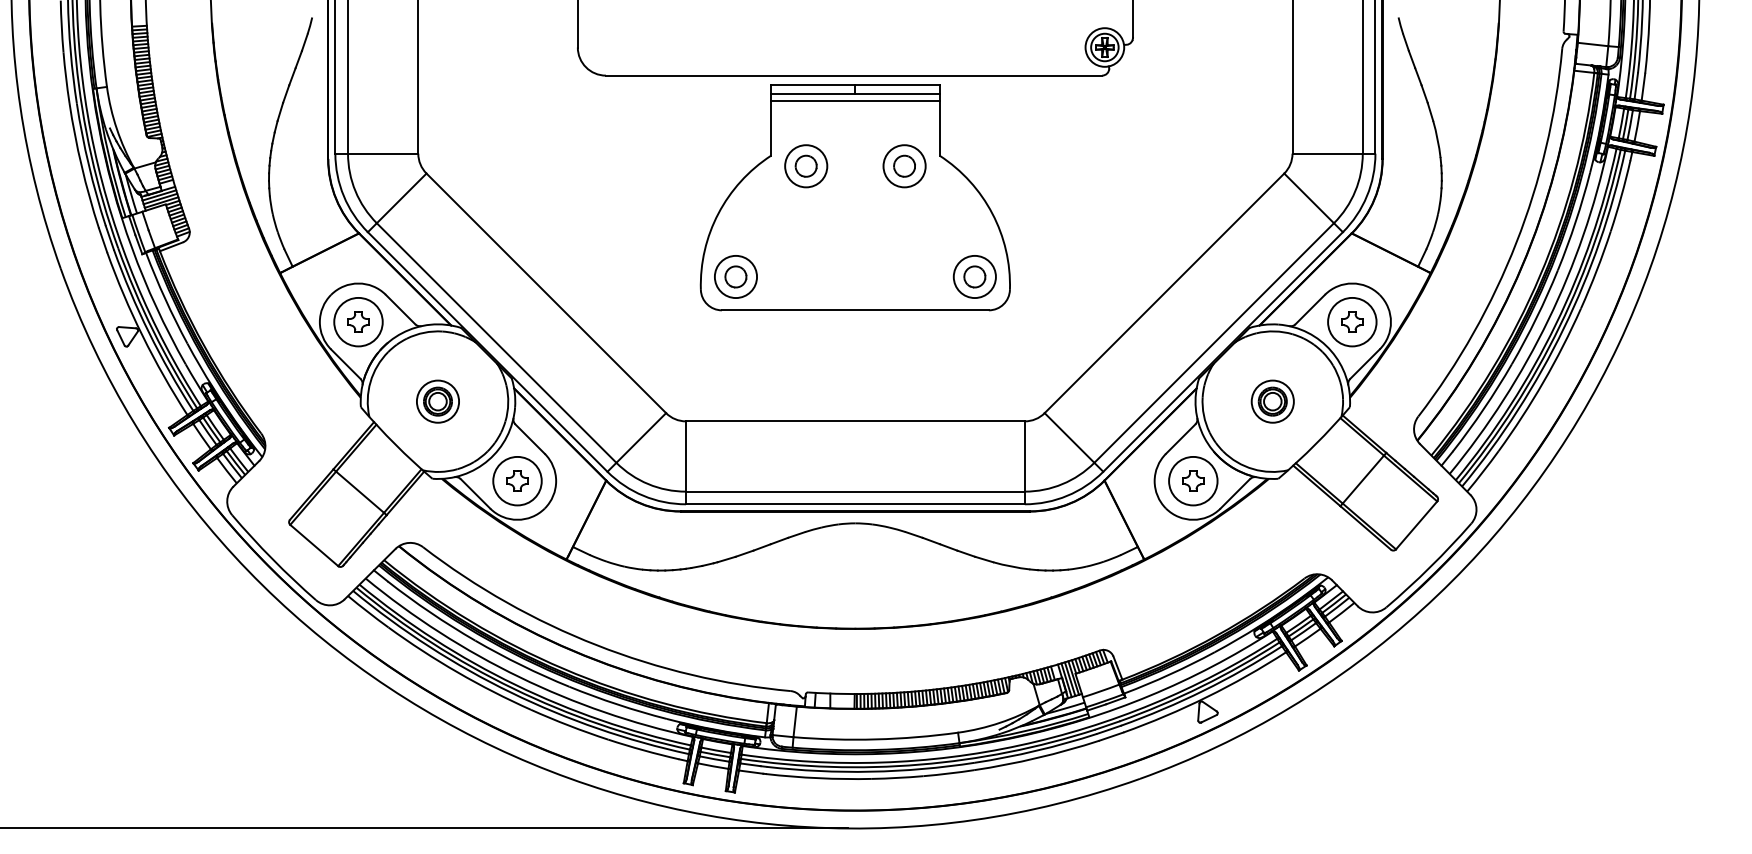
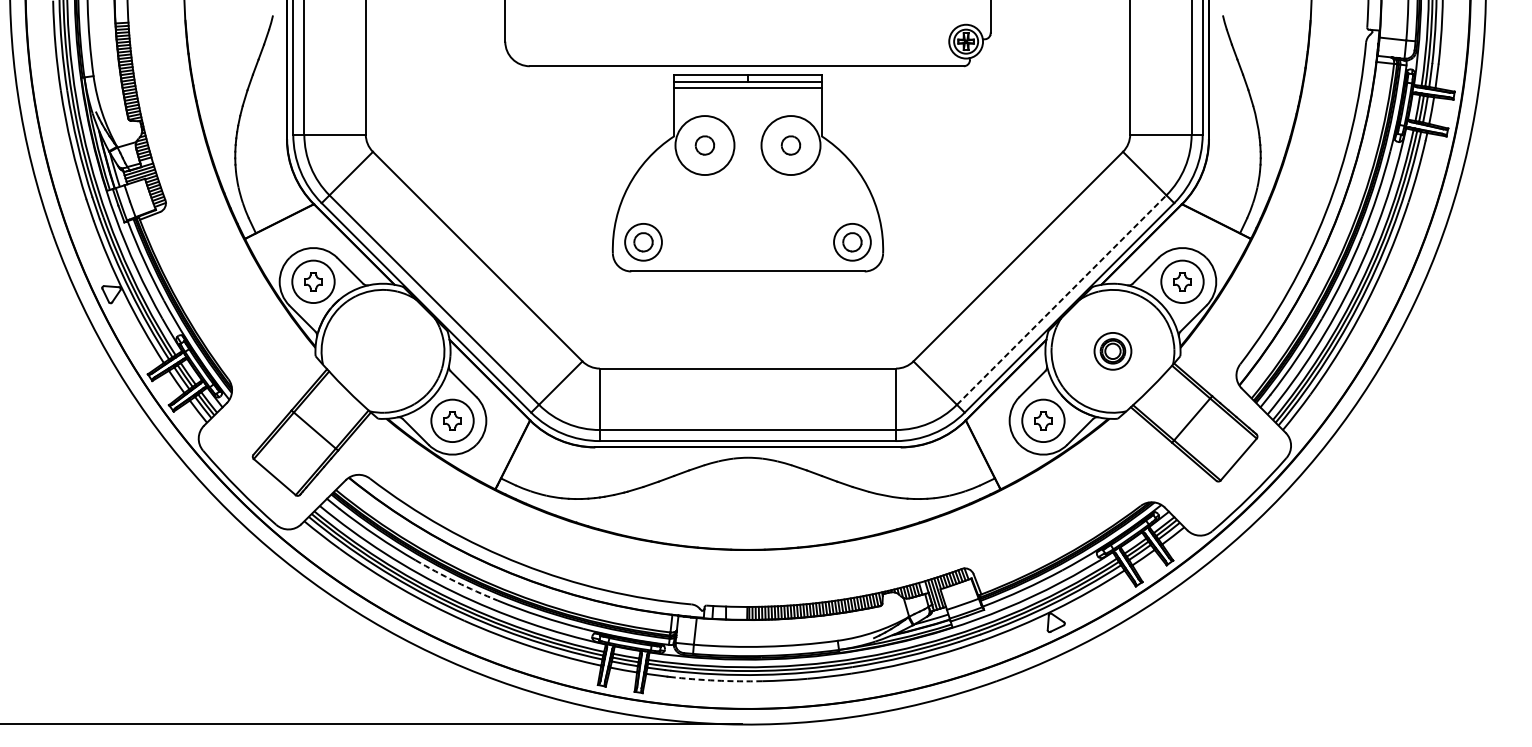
circle: (806, 166) -> (705, 145), size x1.6
circle: (904, 166) -> (790, 145), size x1.6
line: (1214, 342) -> (1061, 299), solid -> dashed
part: (437, 401) -> (382, 351), removed
arc: (521, 665) -> (456, 582), solid -> dashed
arc: (818, 778) -> (715, 680), solid -> dashed

